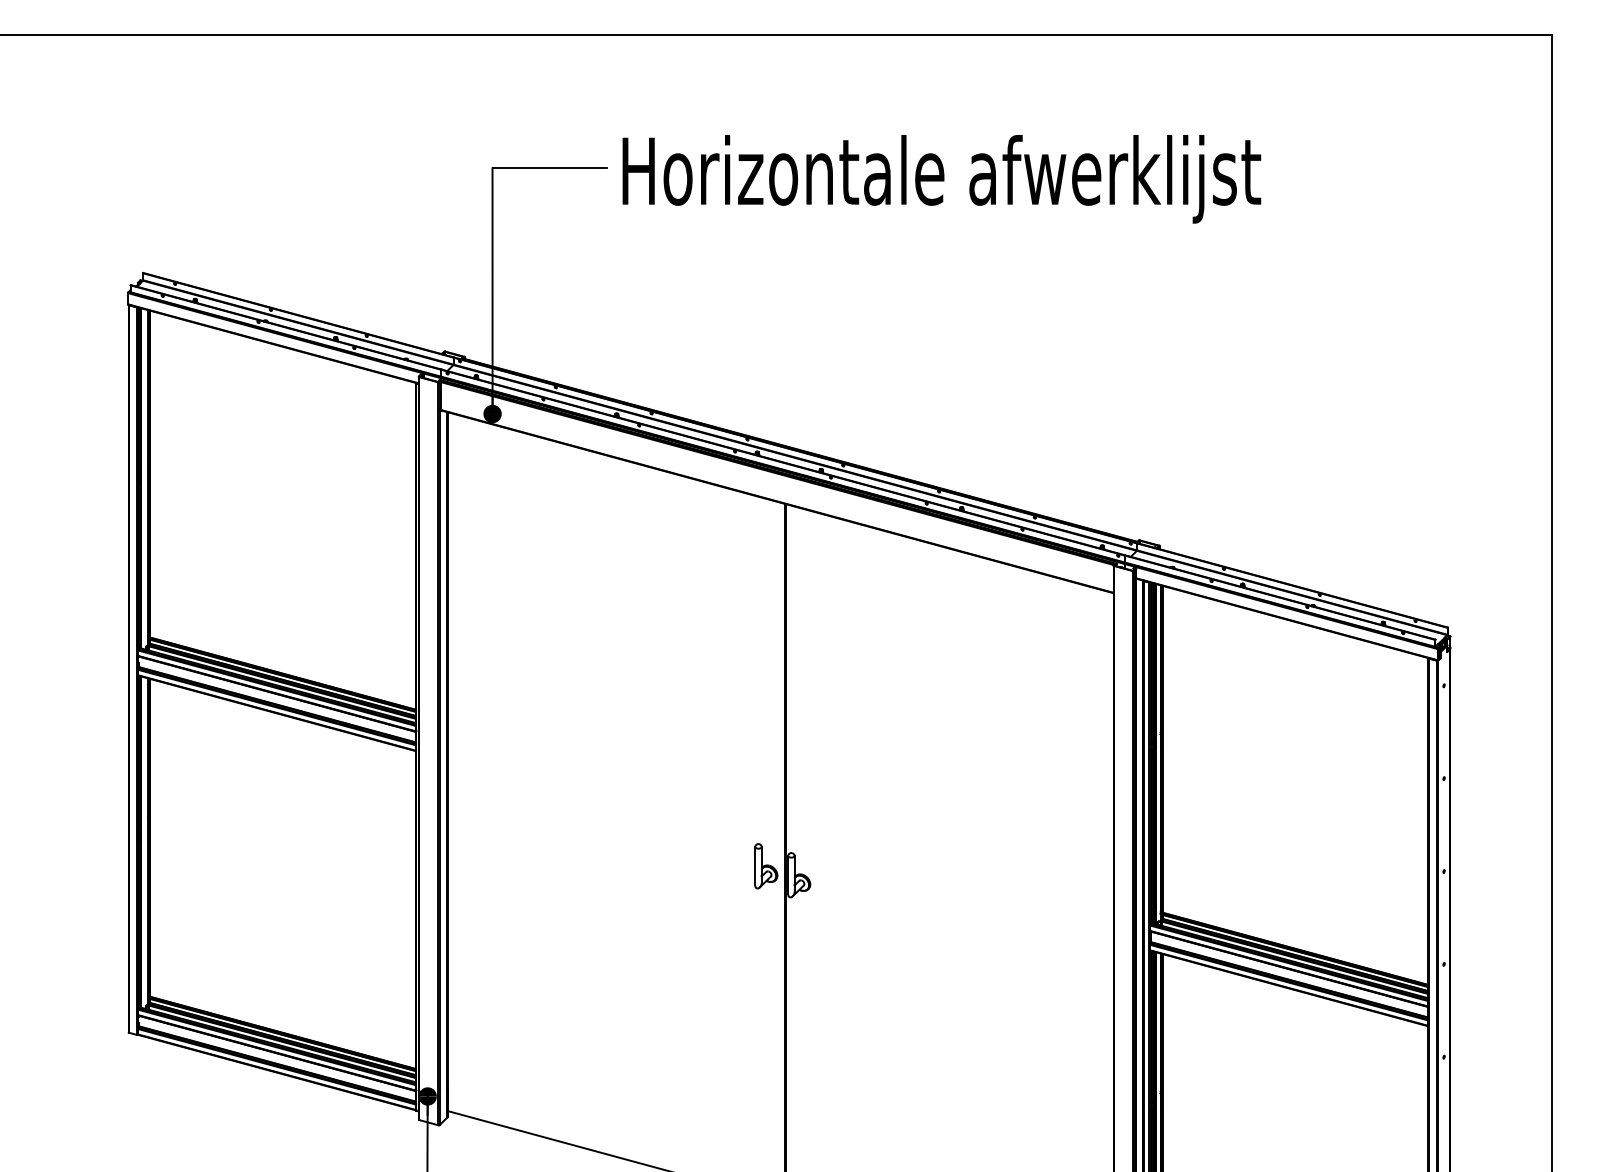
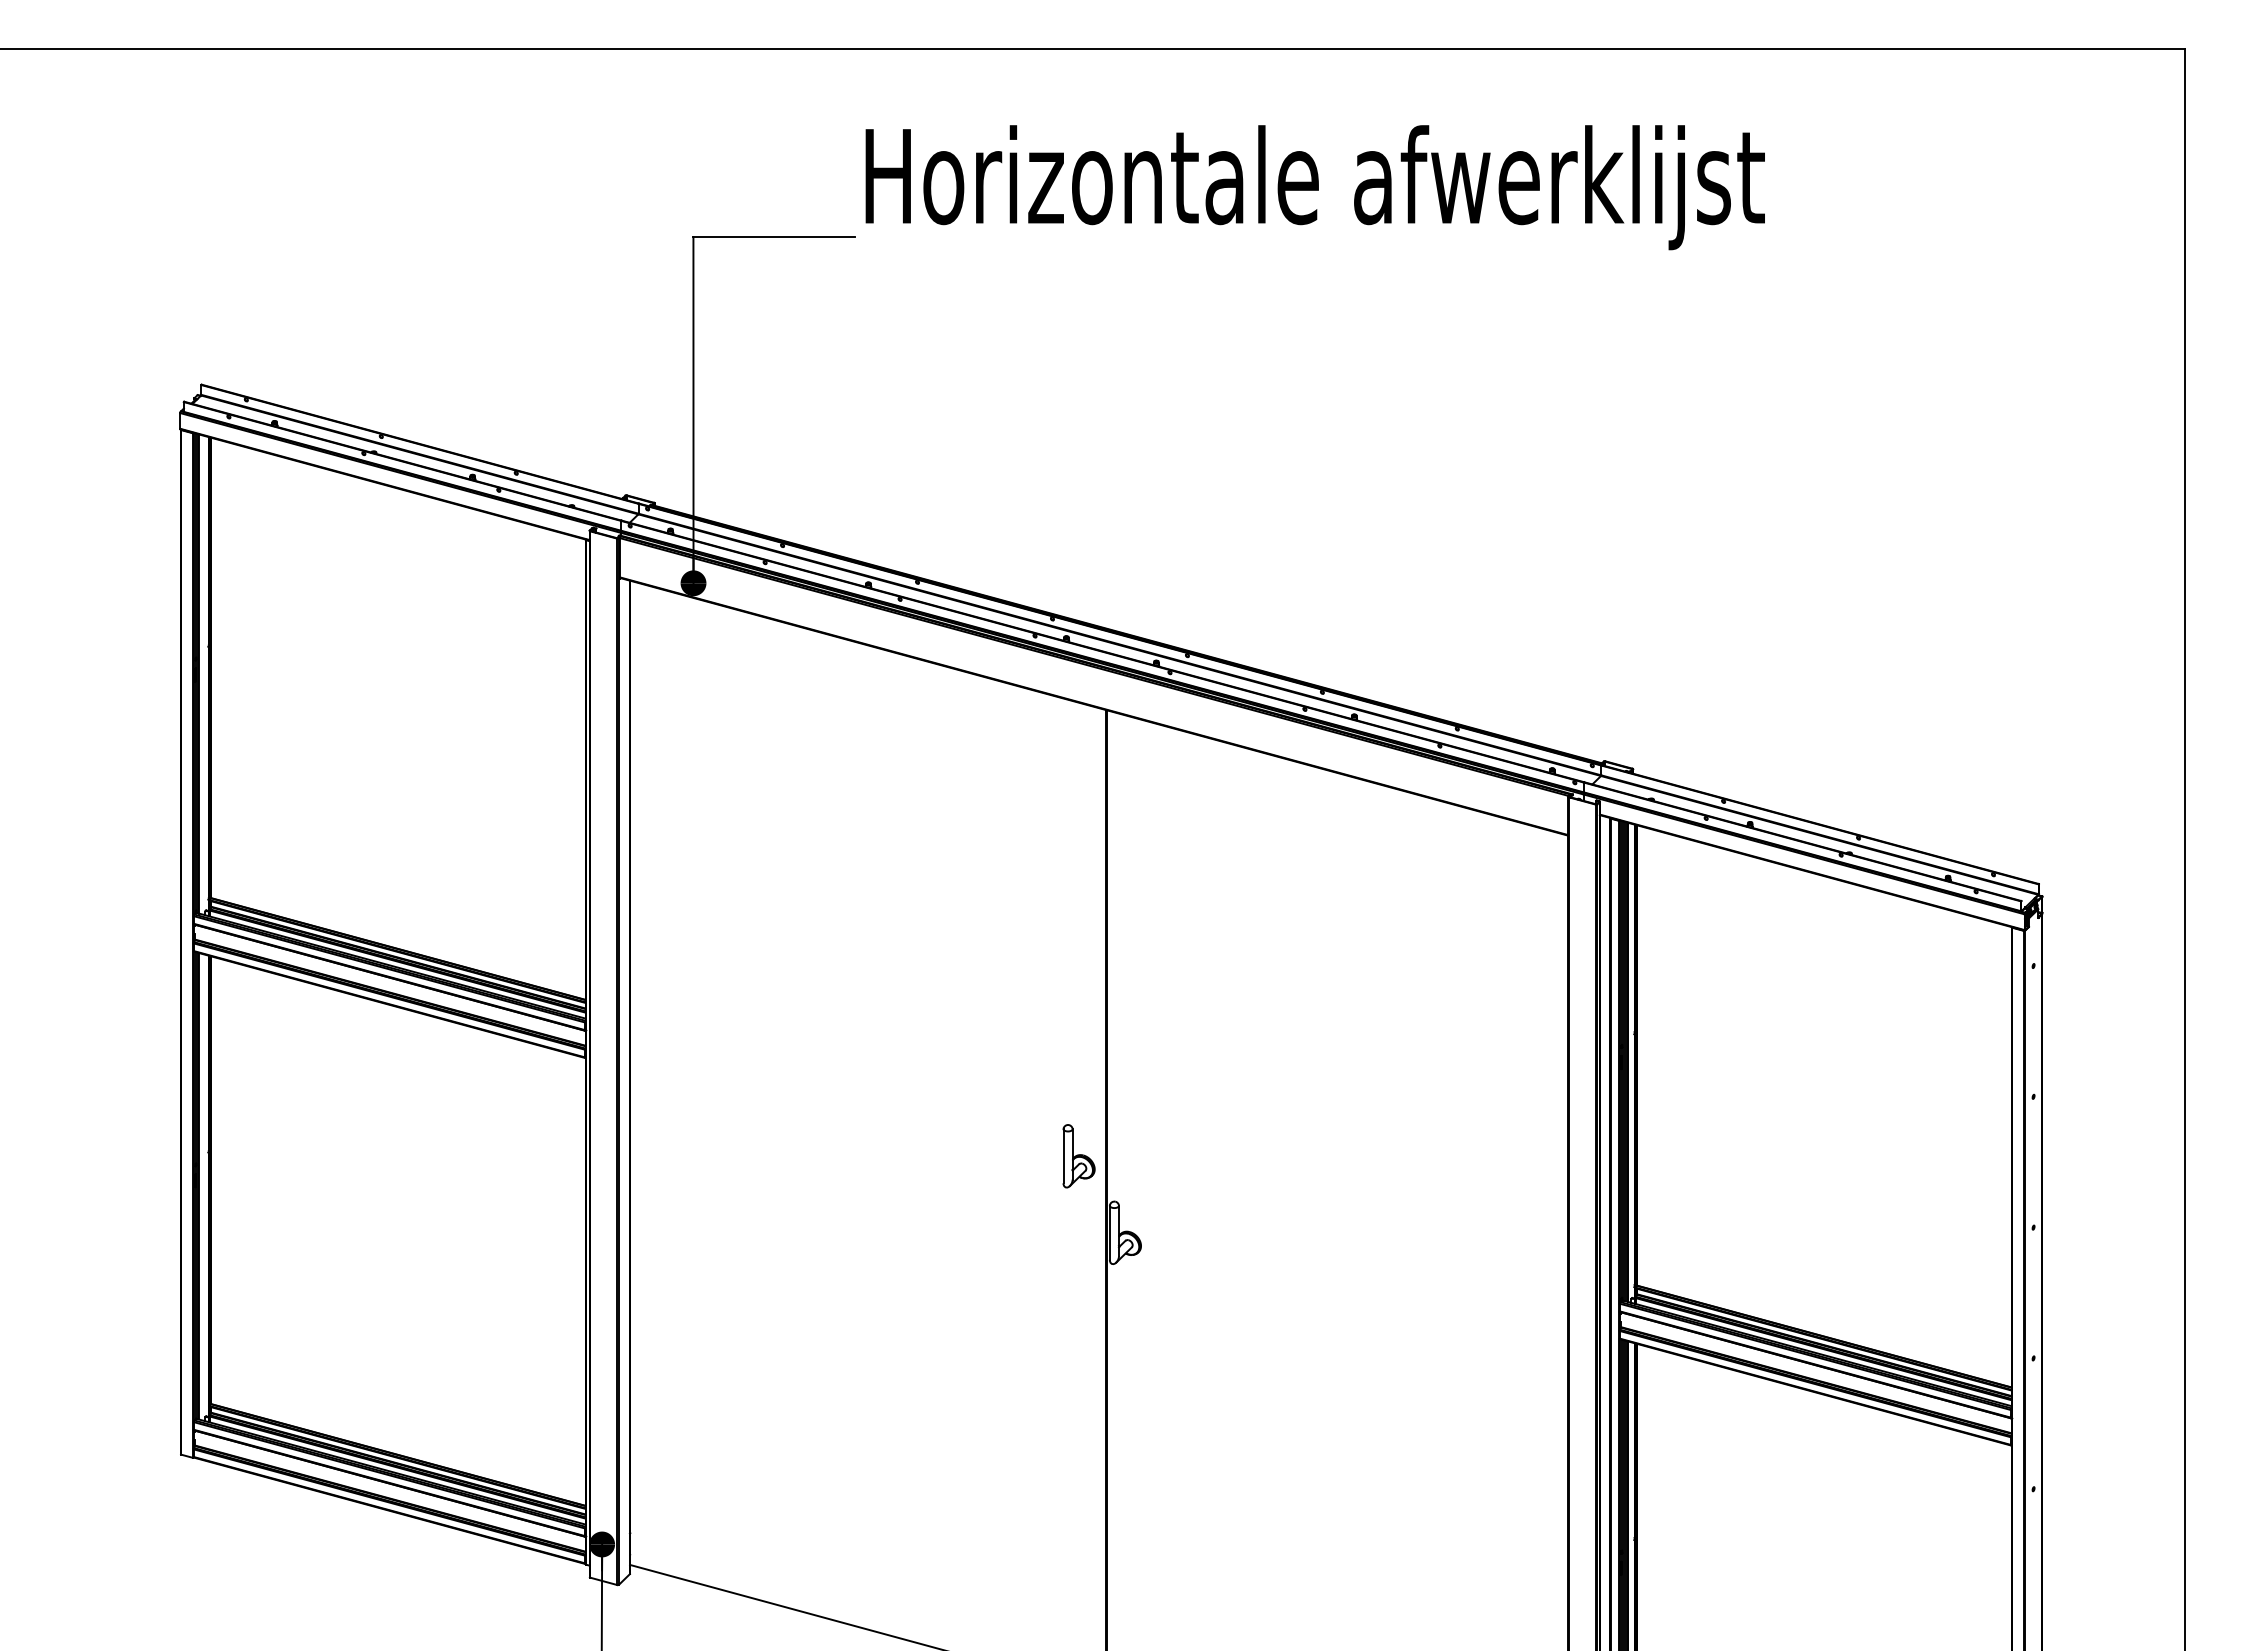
text: (941, 179) -> (1314, 187), moved
part: (765, 866) -> (1078, 1156), moved

